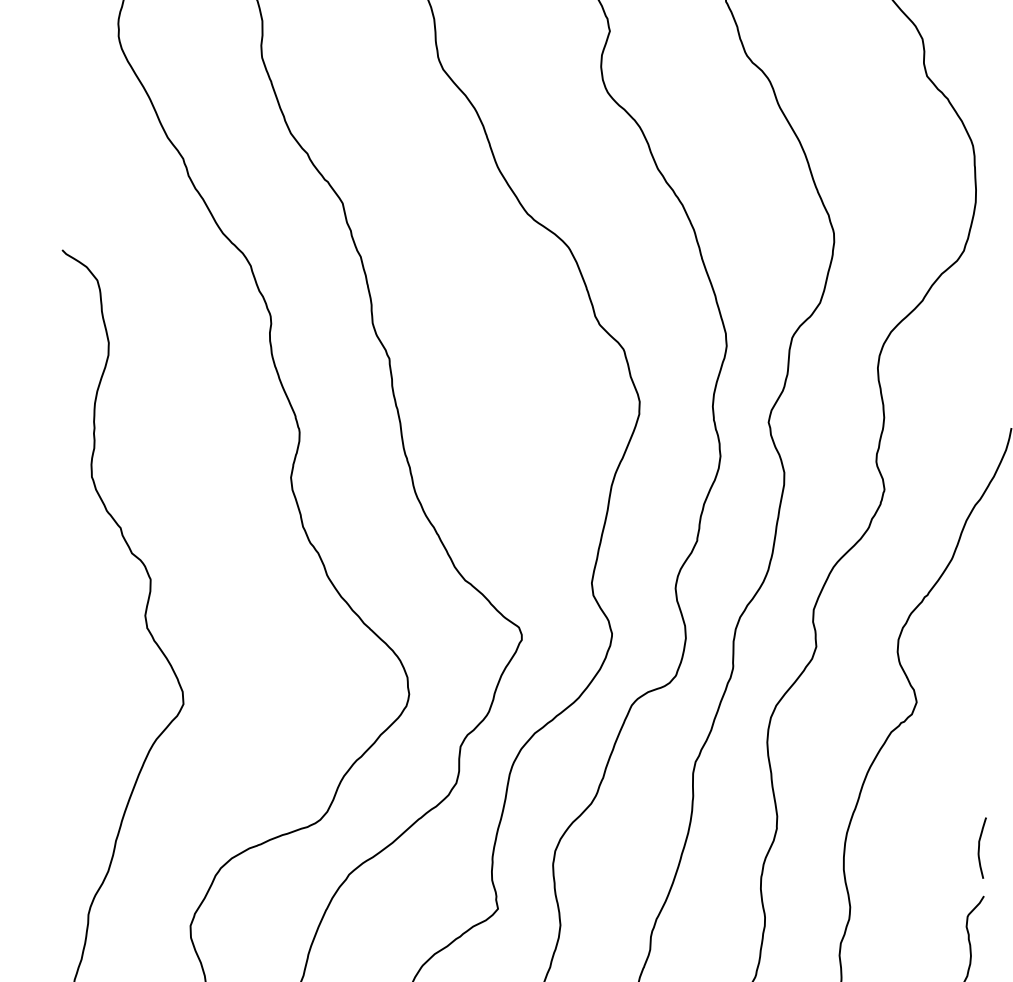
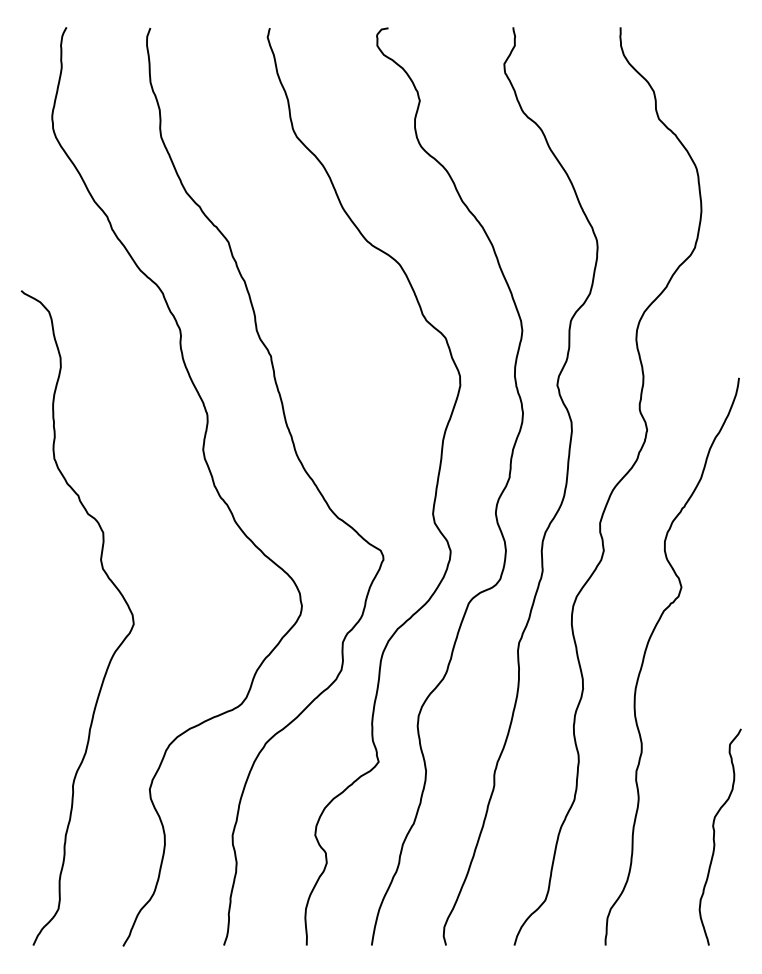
curve: (979, 847) -> (735, 692), removed

